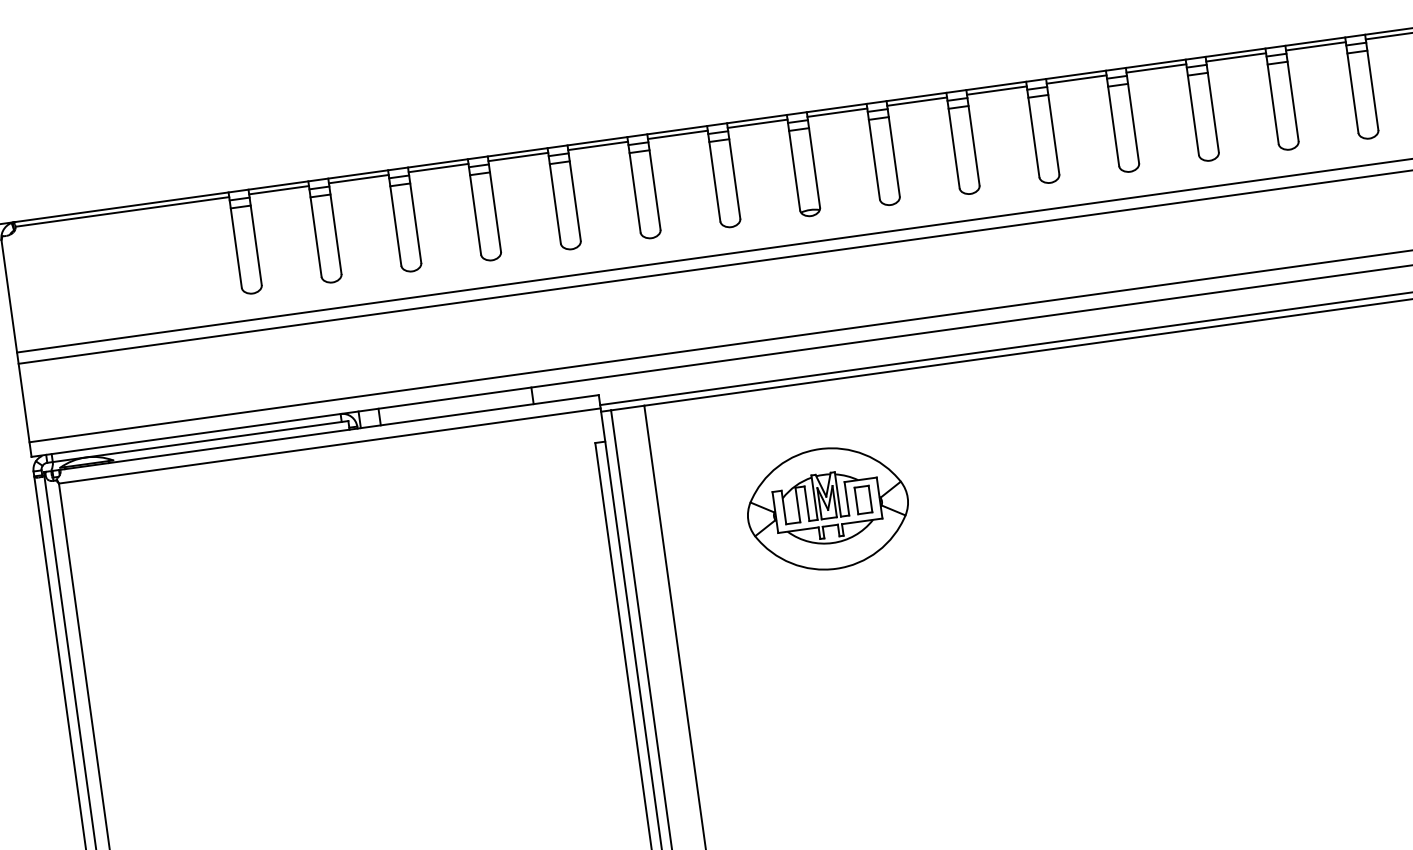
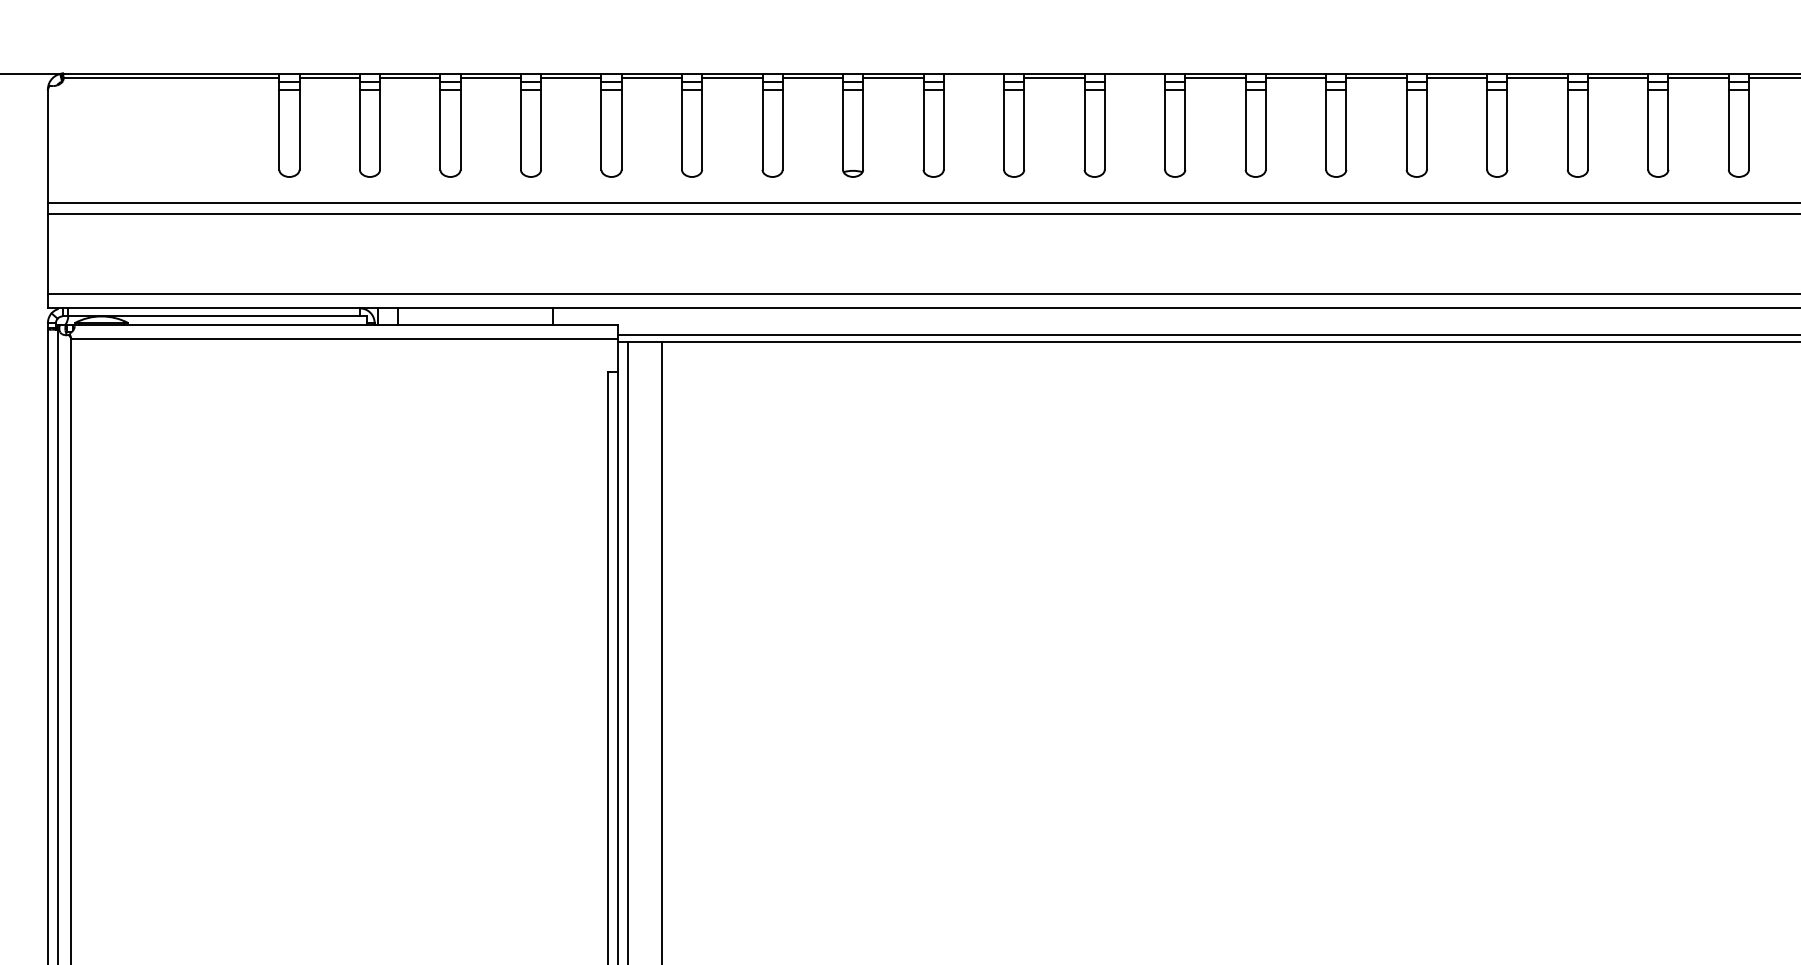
line: (1076, 79) -> (1134, 78), removed
line: (916, 101) -> (973, 78), removed
part: (827, 509) -> (829, 469), removed

